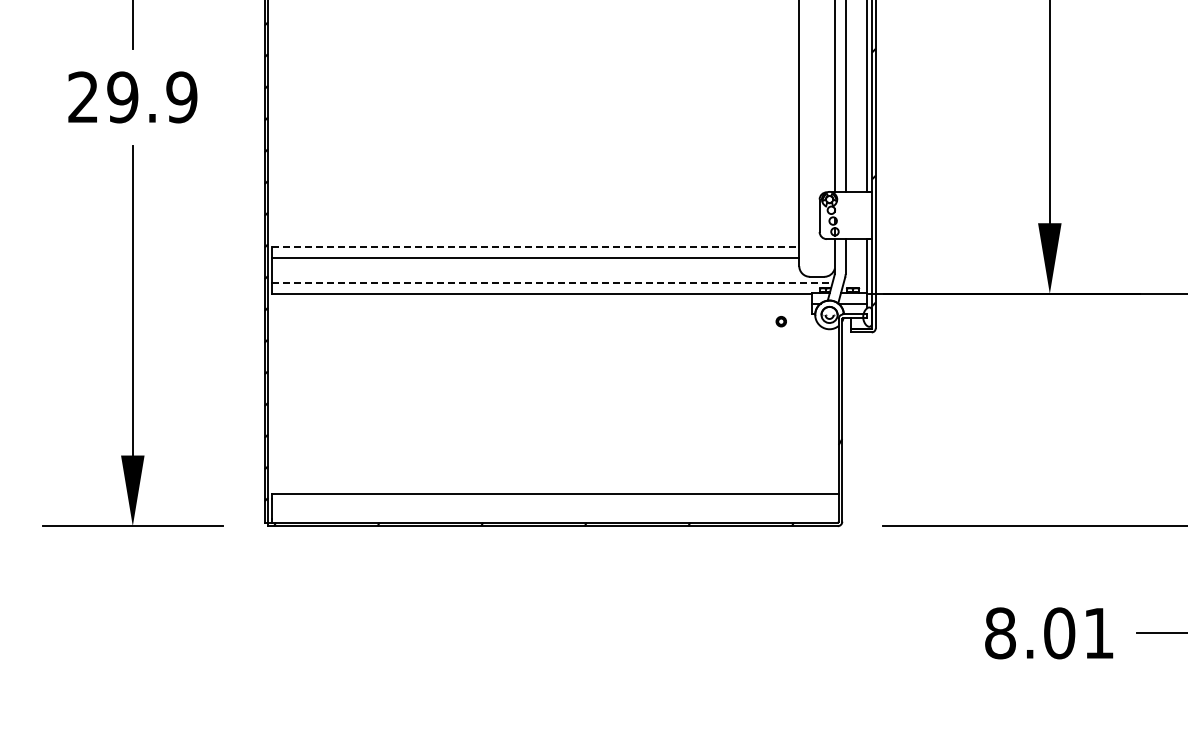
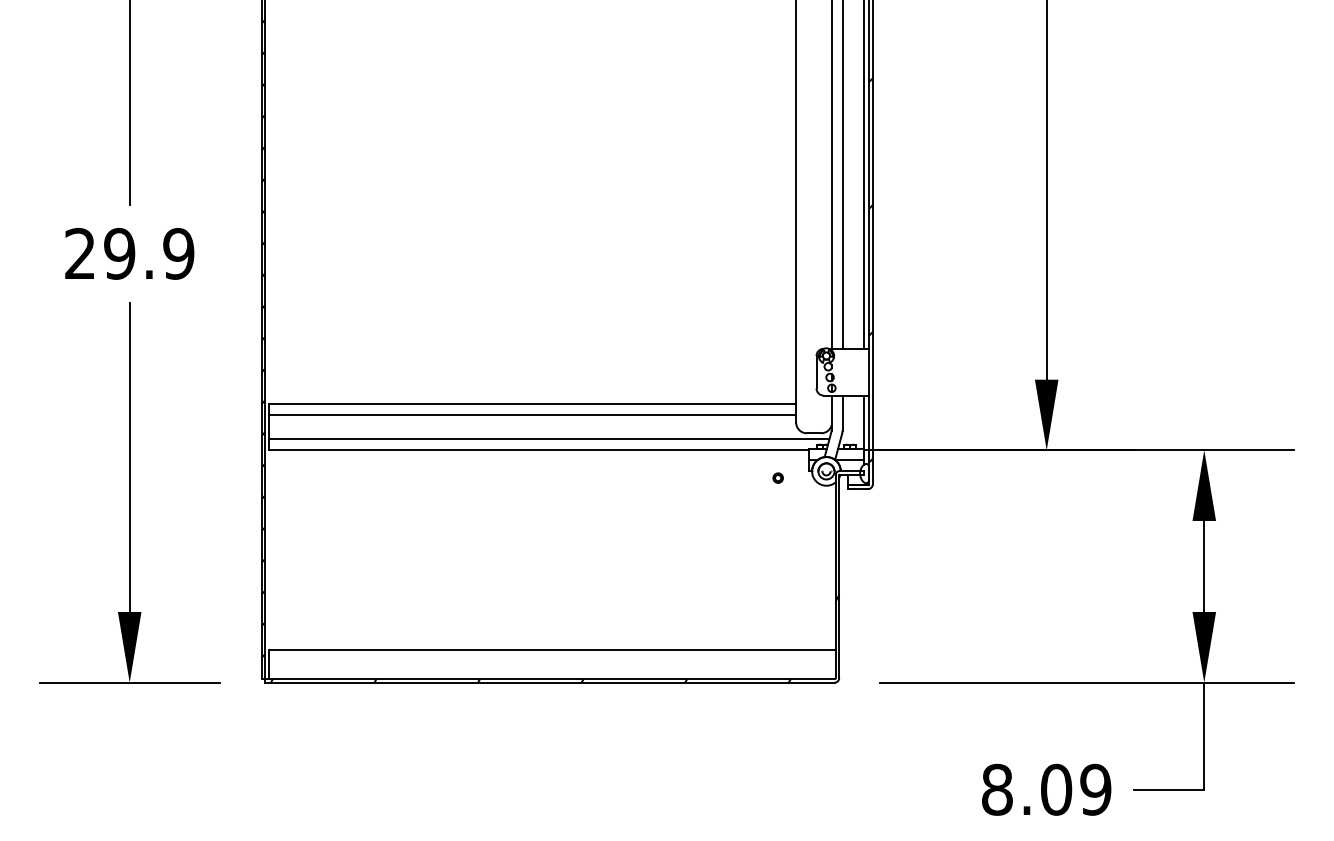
line: (535, 247) -> (532, 403), dashed -> solid
line: (552, 283) -> (549, 439), dashed -> solid
text: (1098, 633) -> (1095, 789), 8.01 -> 8.09

